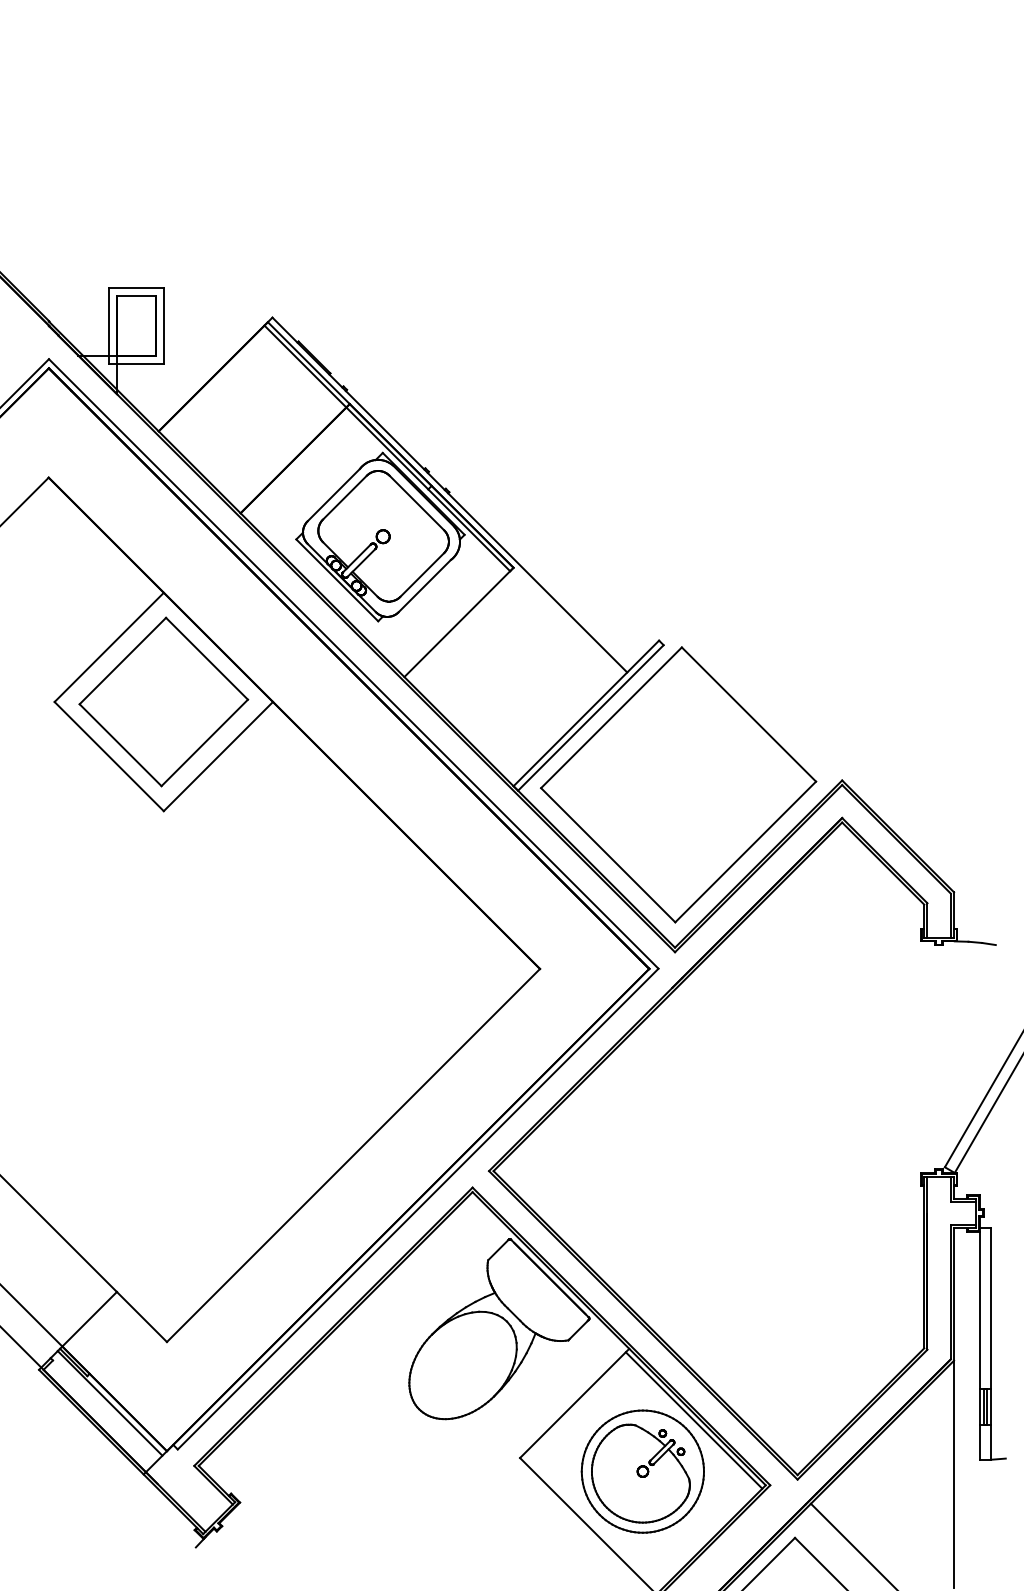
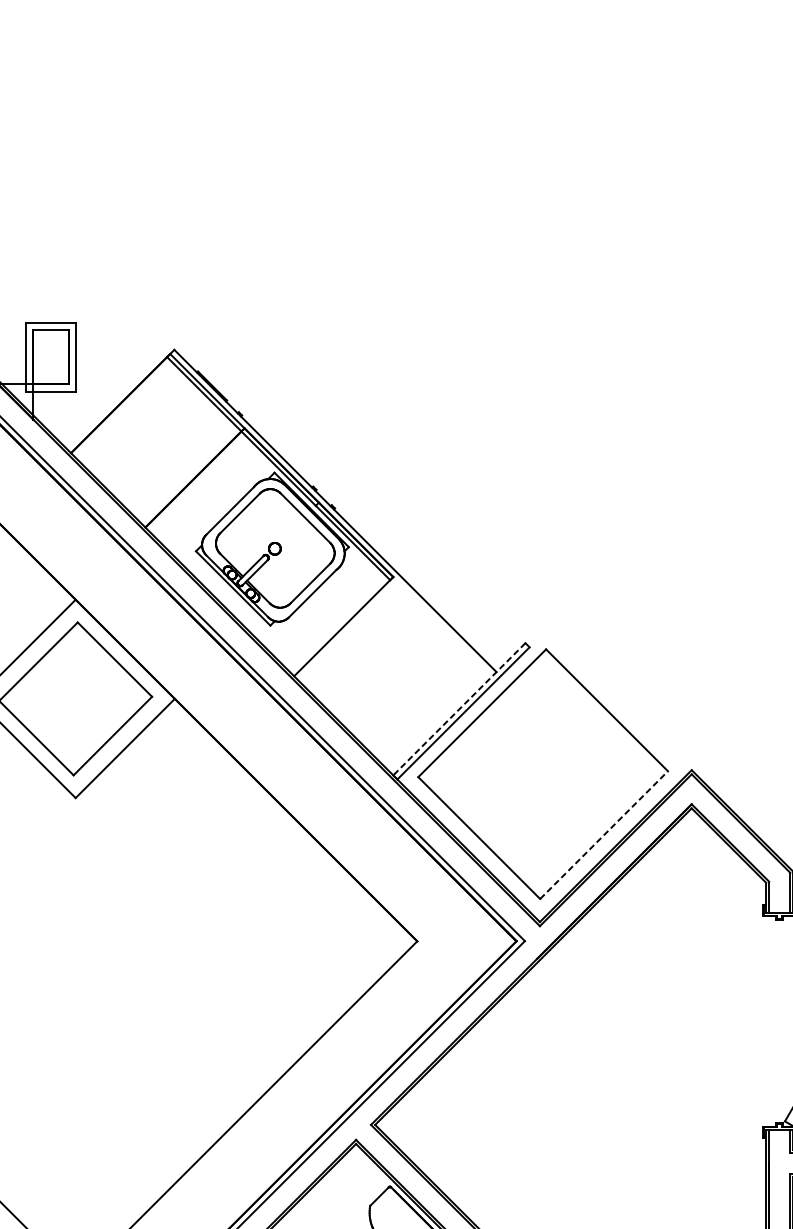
line: (586, 713) -> (459, 709), solid -> dashed
line: (745, 851) -> (603, 834), solid -> dashed

